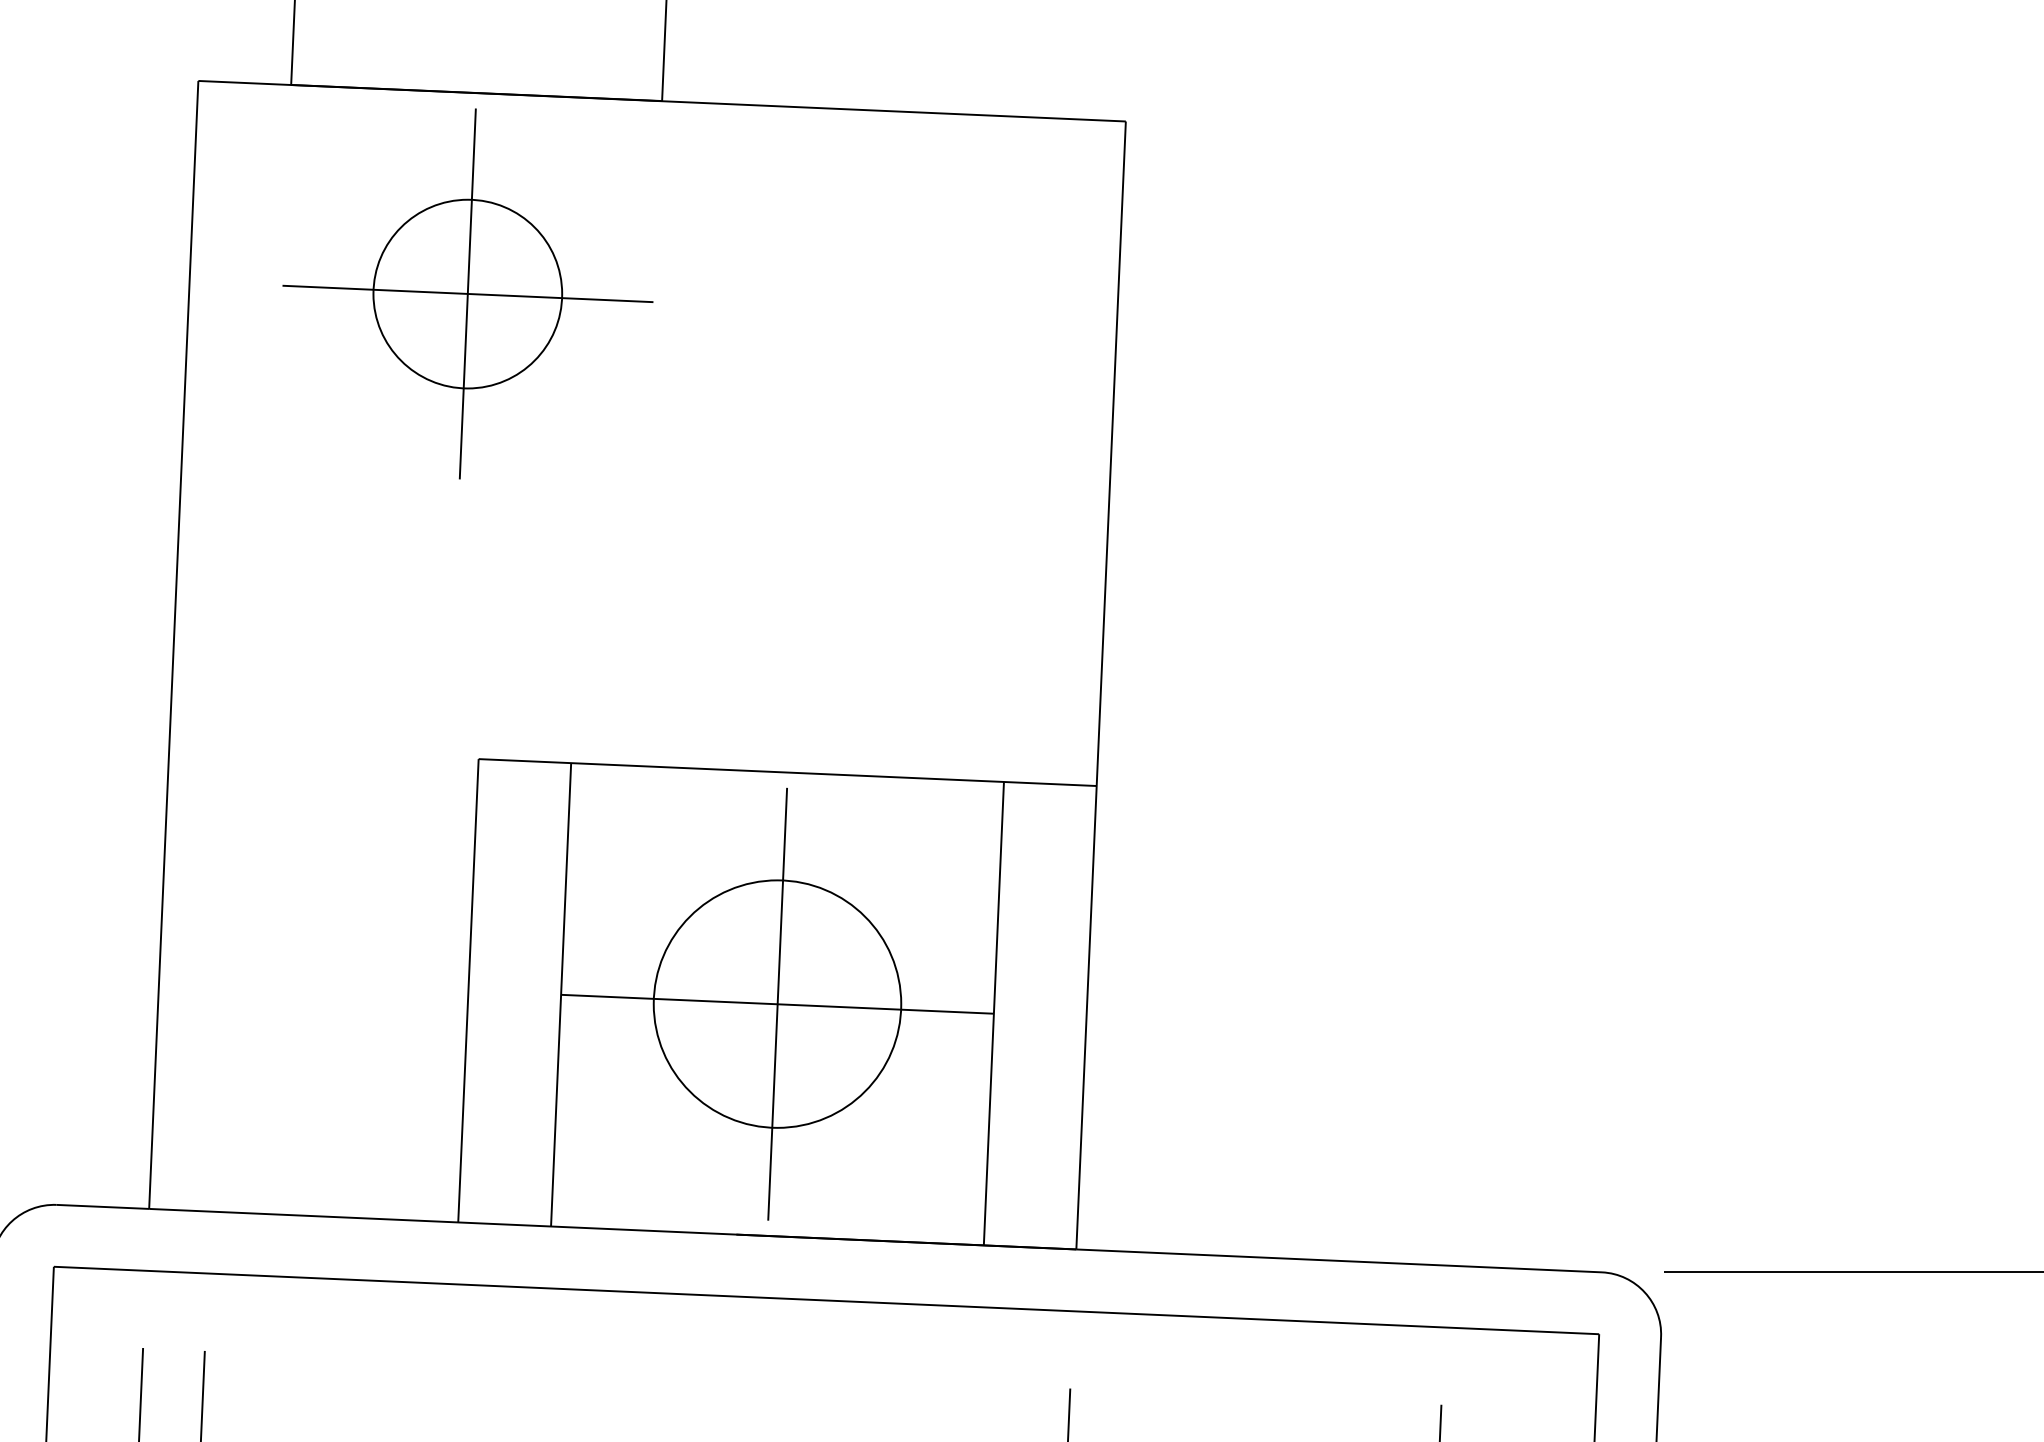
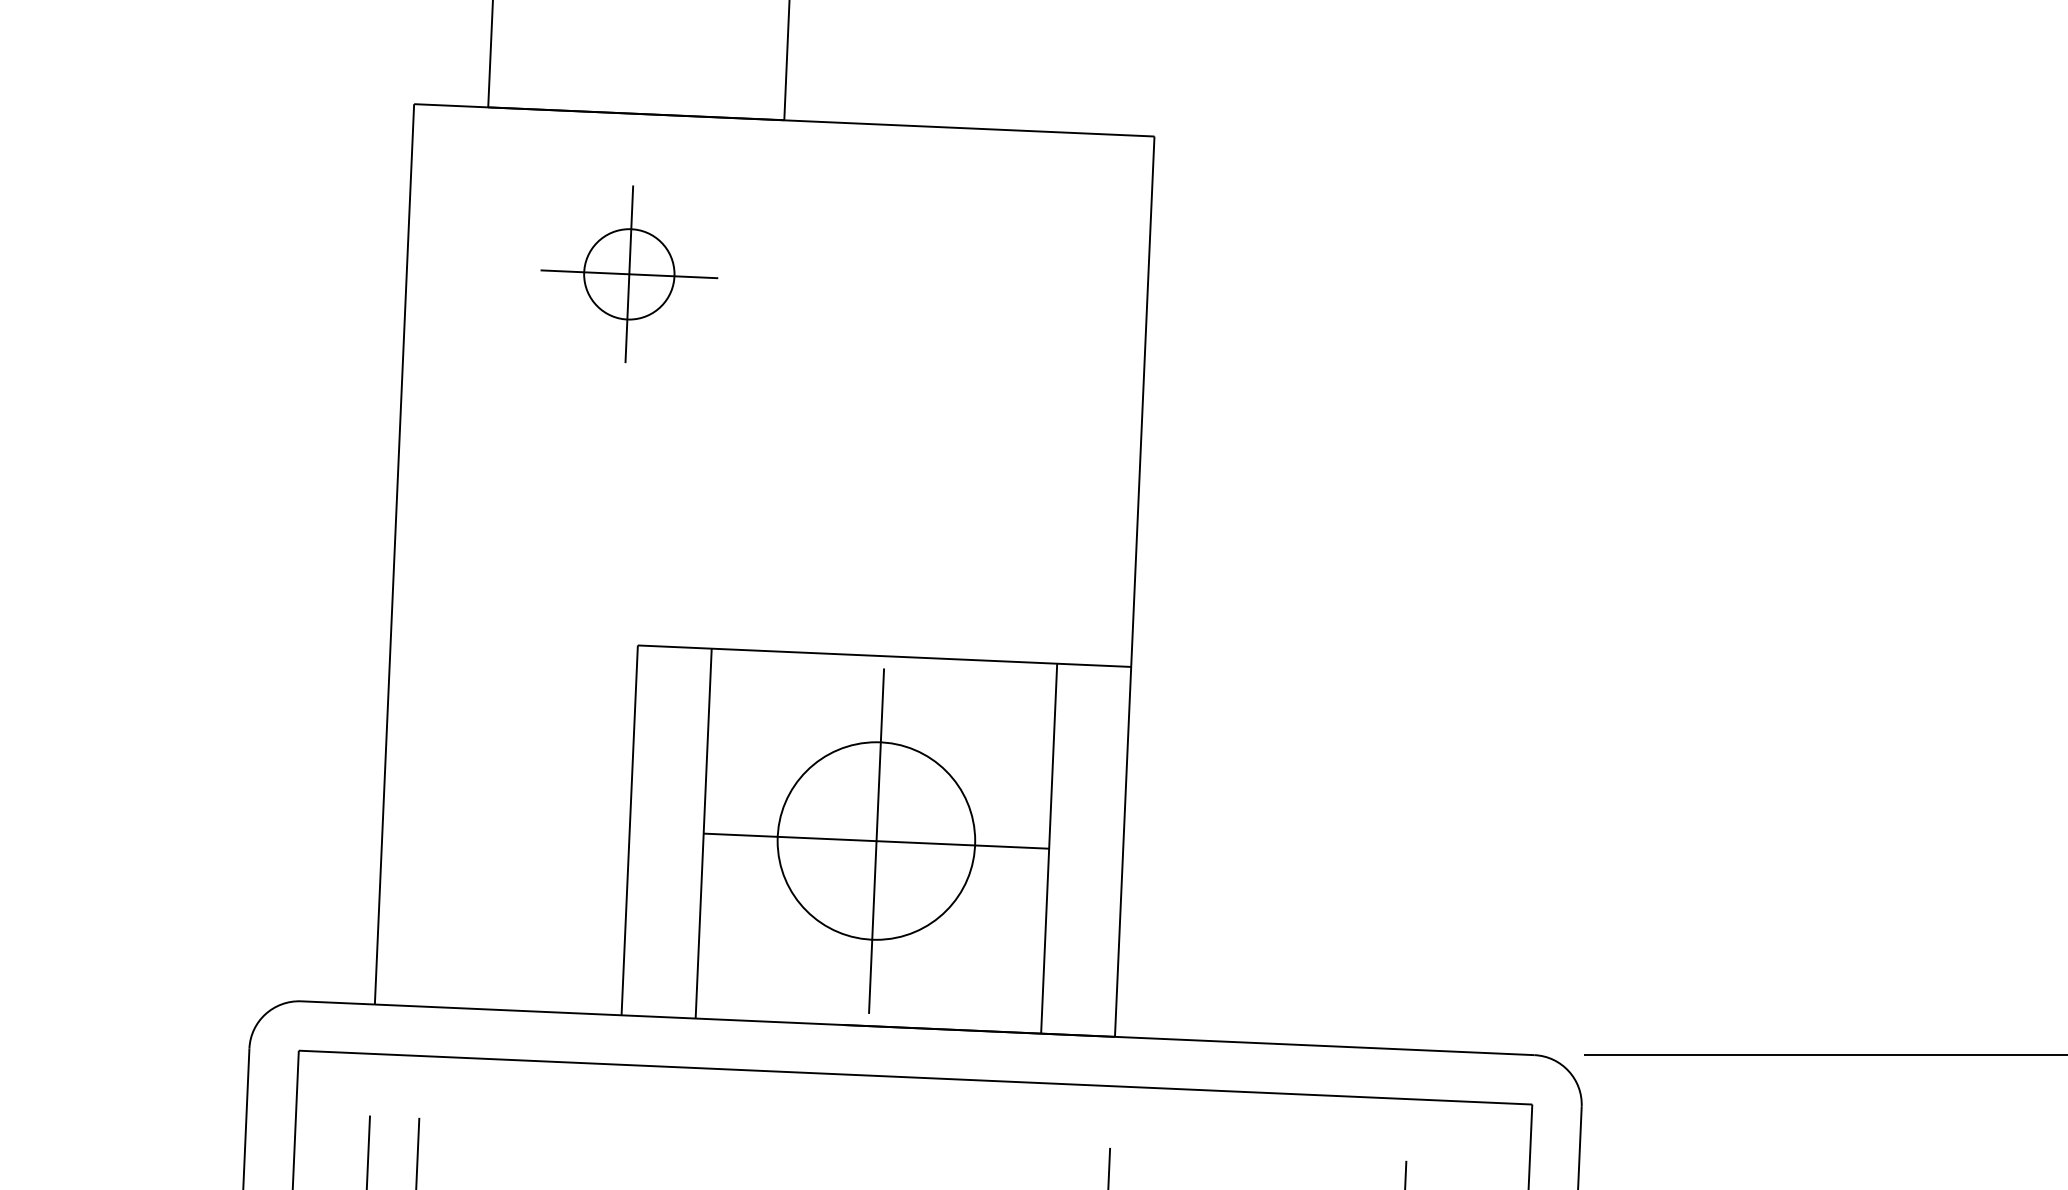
part: (468, 294) -> (629, 274), size x0.6

